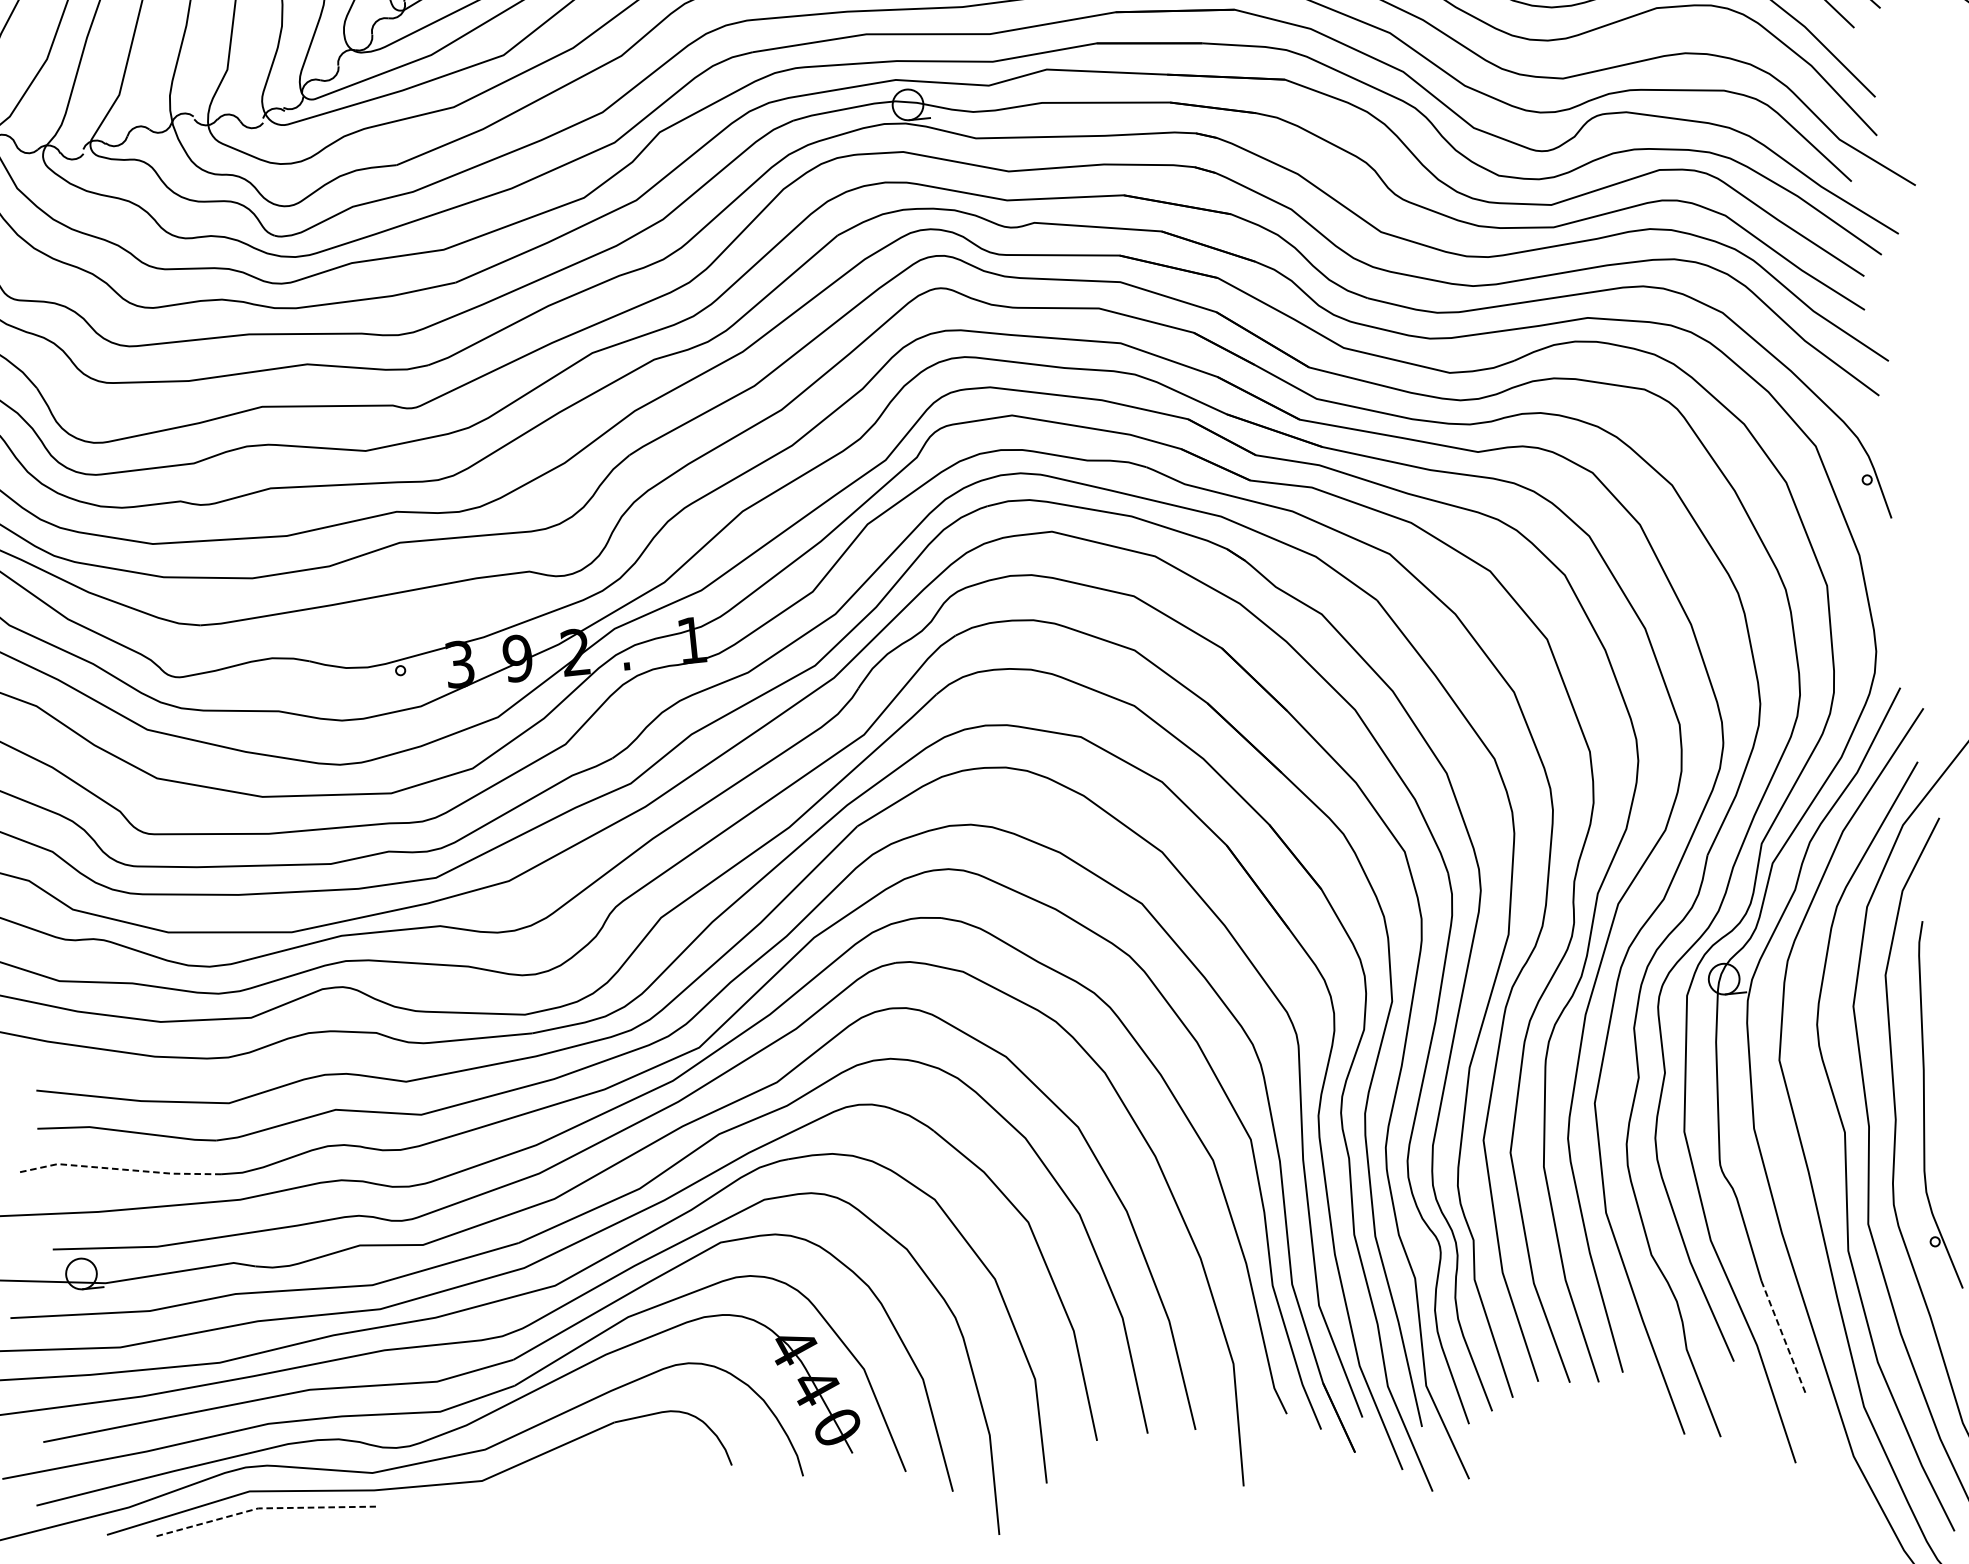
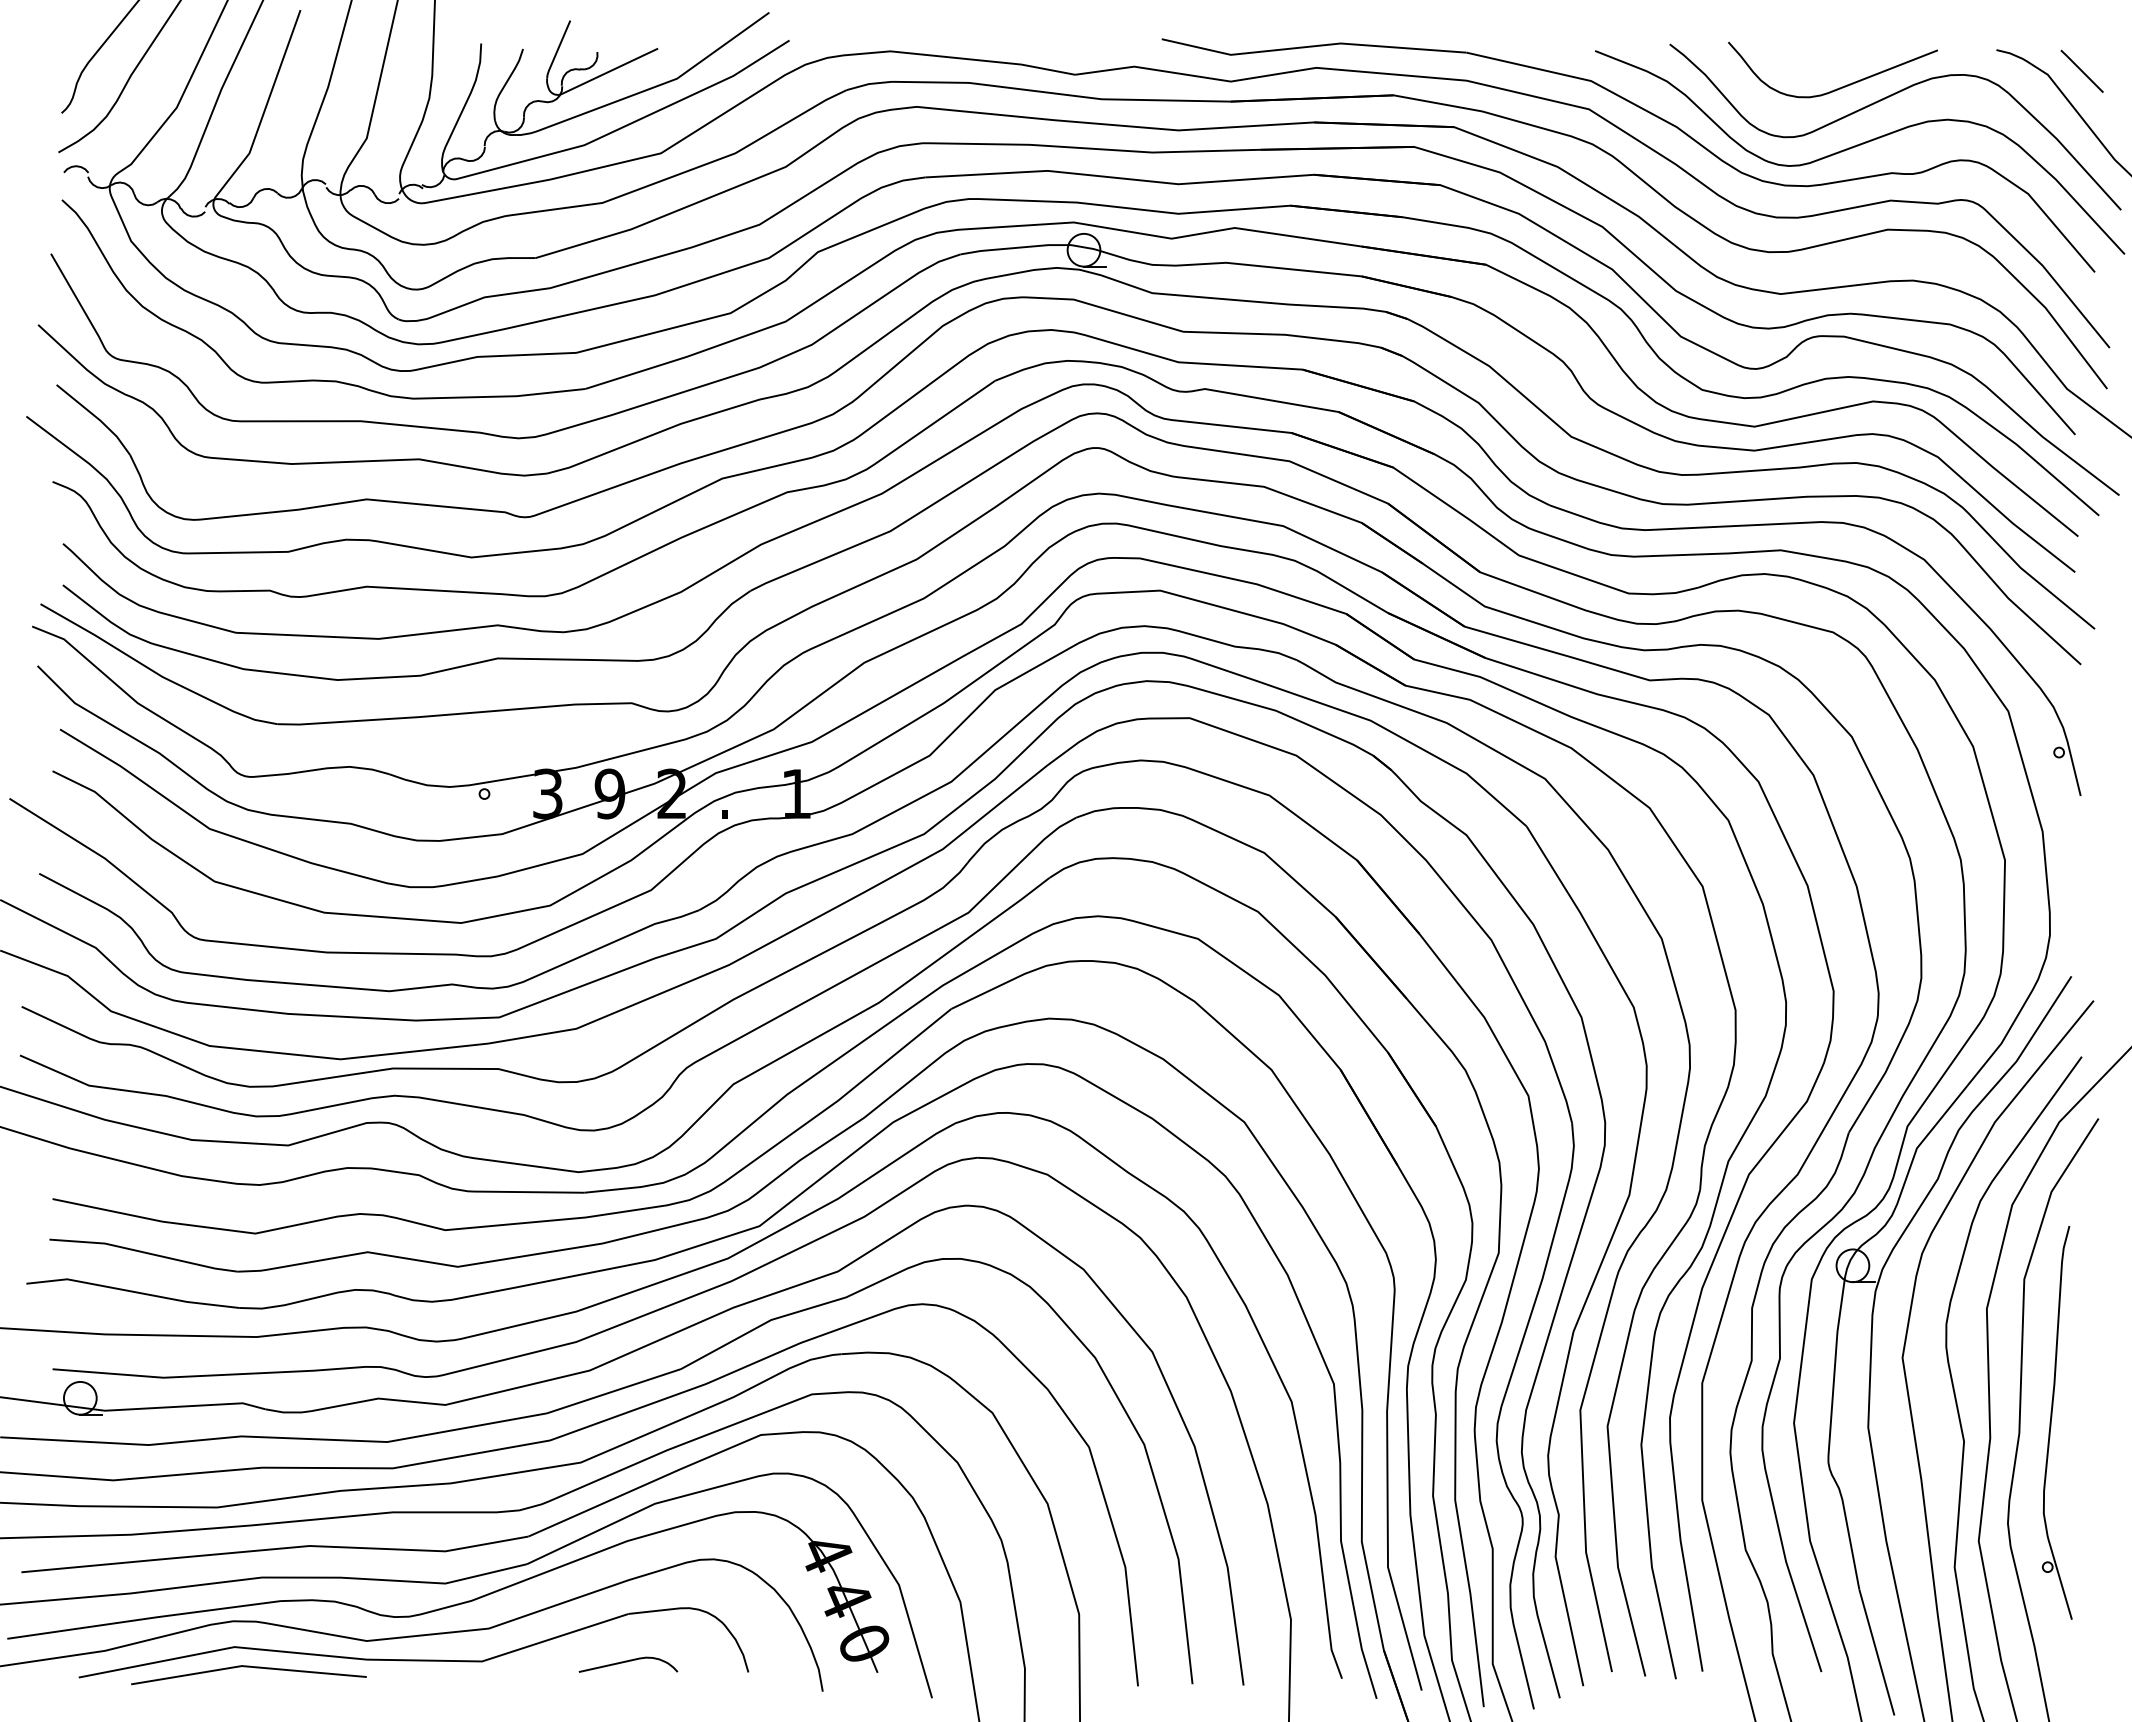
line: (120, 1169) -> (133, 1291), dashed -> solid
line: (1784, 1338) -> (1877, 1653), dashed -> solid
curve: (618, 1467) -> (627, 1662), added
line: (263, 1508) -> (247, 1666), dashed -> solid

